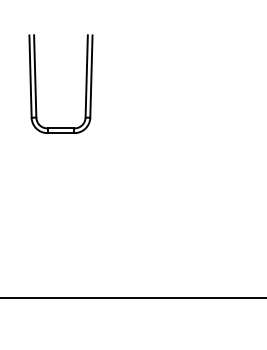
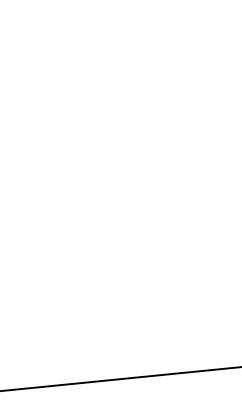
part: (36, 83) -> (51, 131), removed

